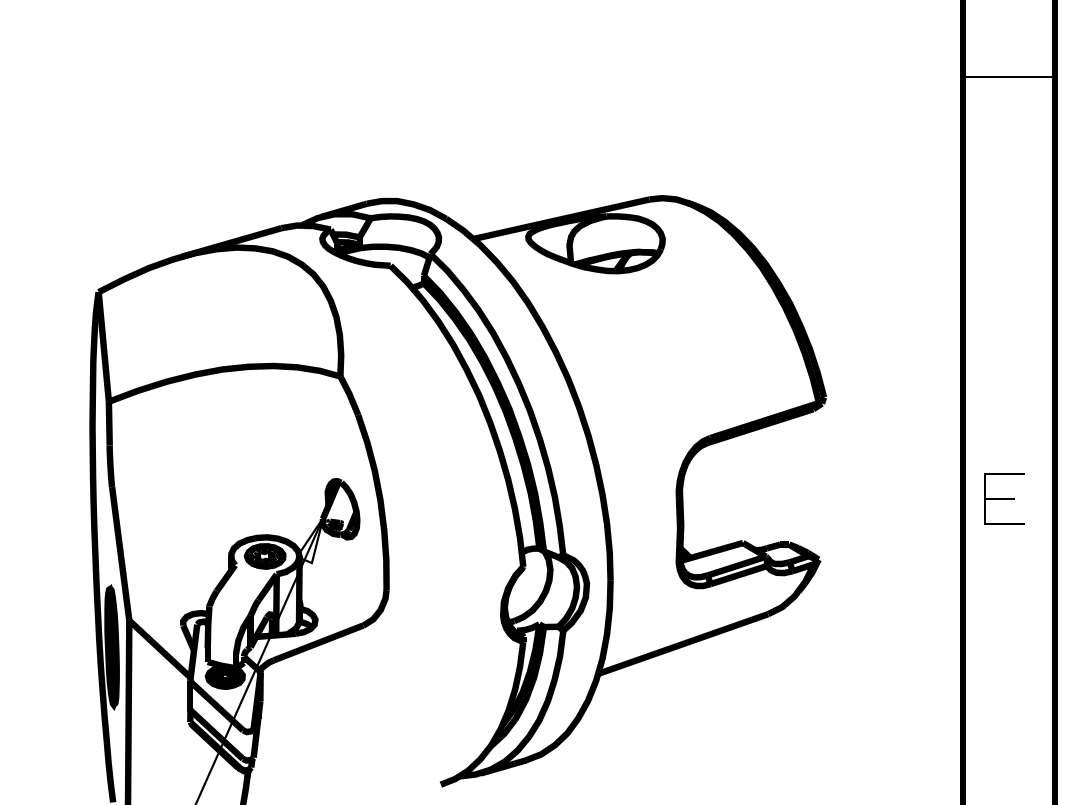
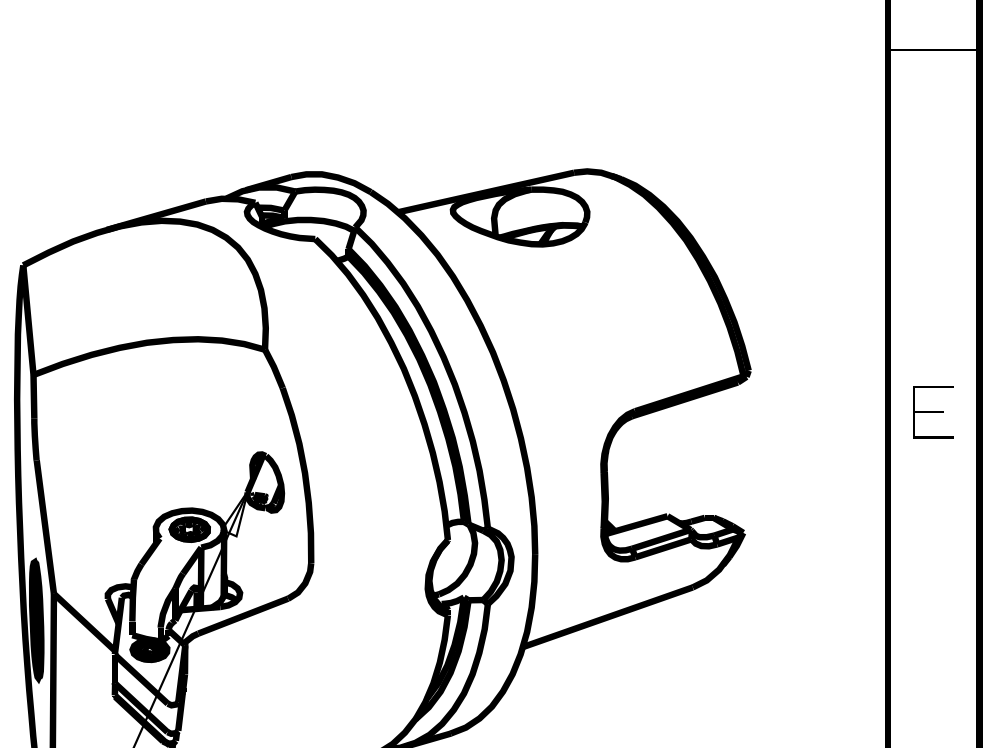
part: (1004, 498) -> (934, 411), moved

